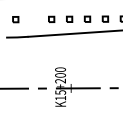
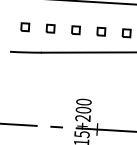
part: (33, 19) -> (50, 28), added

